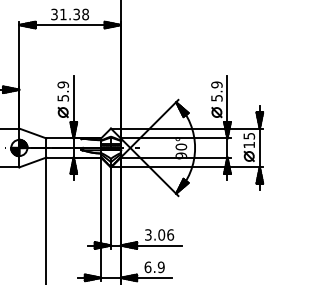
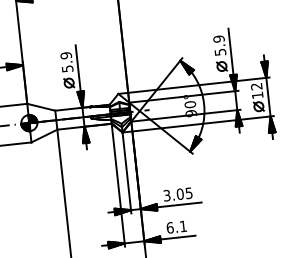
text: (249, 136) -> (256, 86), 15 -> 12
text: (170, 234) -> (188, 192), 3.06 -> 3.05
text: (160, 267) -> (182, 226), 6.9 -> 6.1

